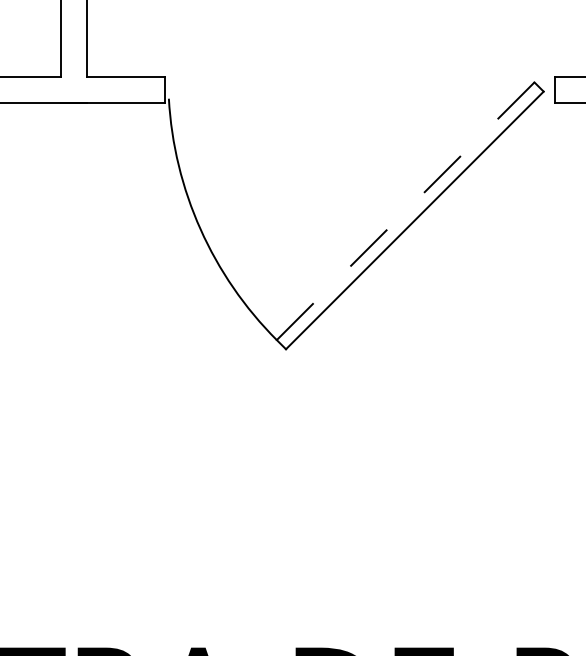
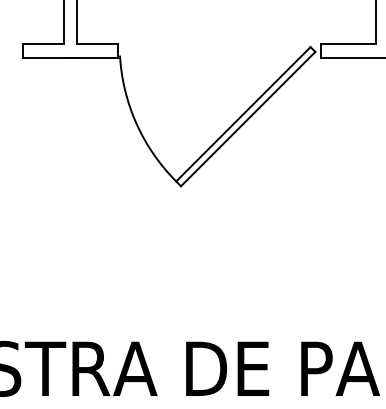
line: (405, 211) -> (243, 114), dashed -> solid

